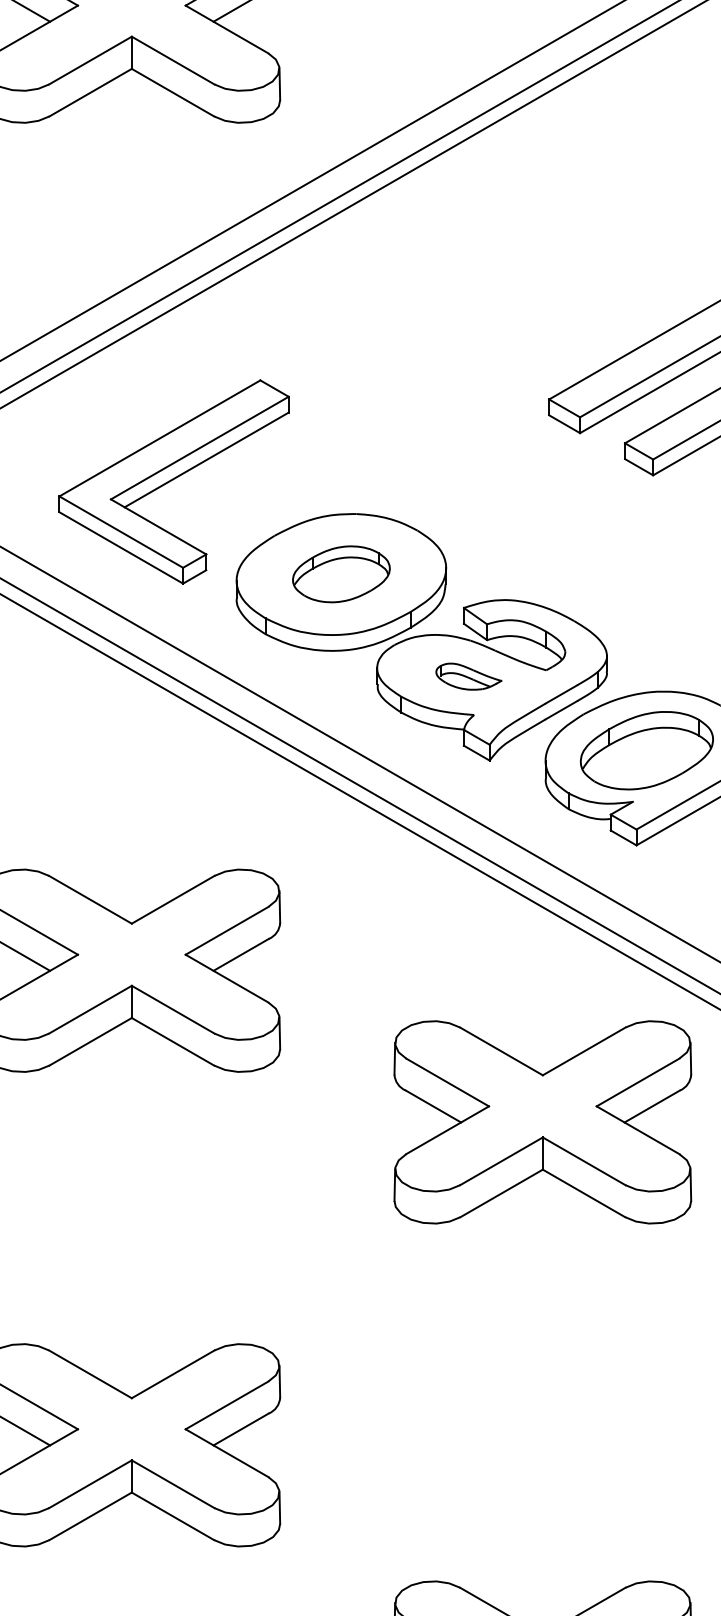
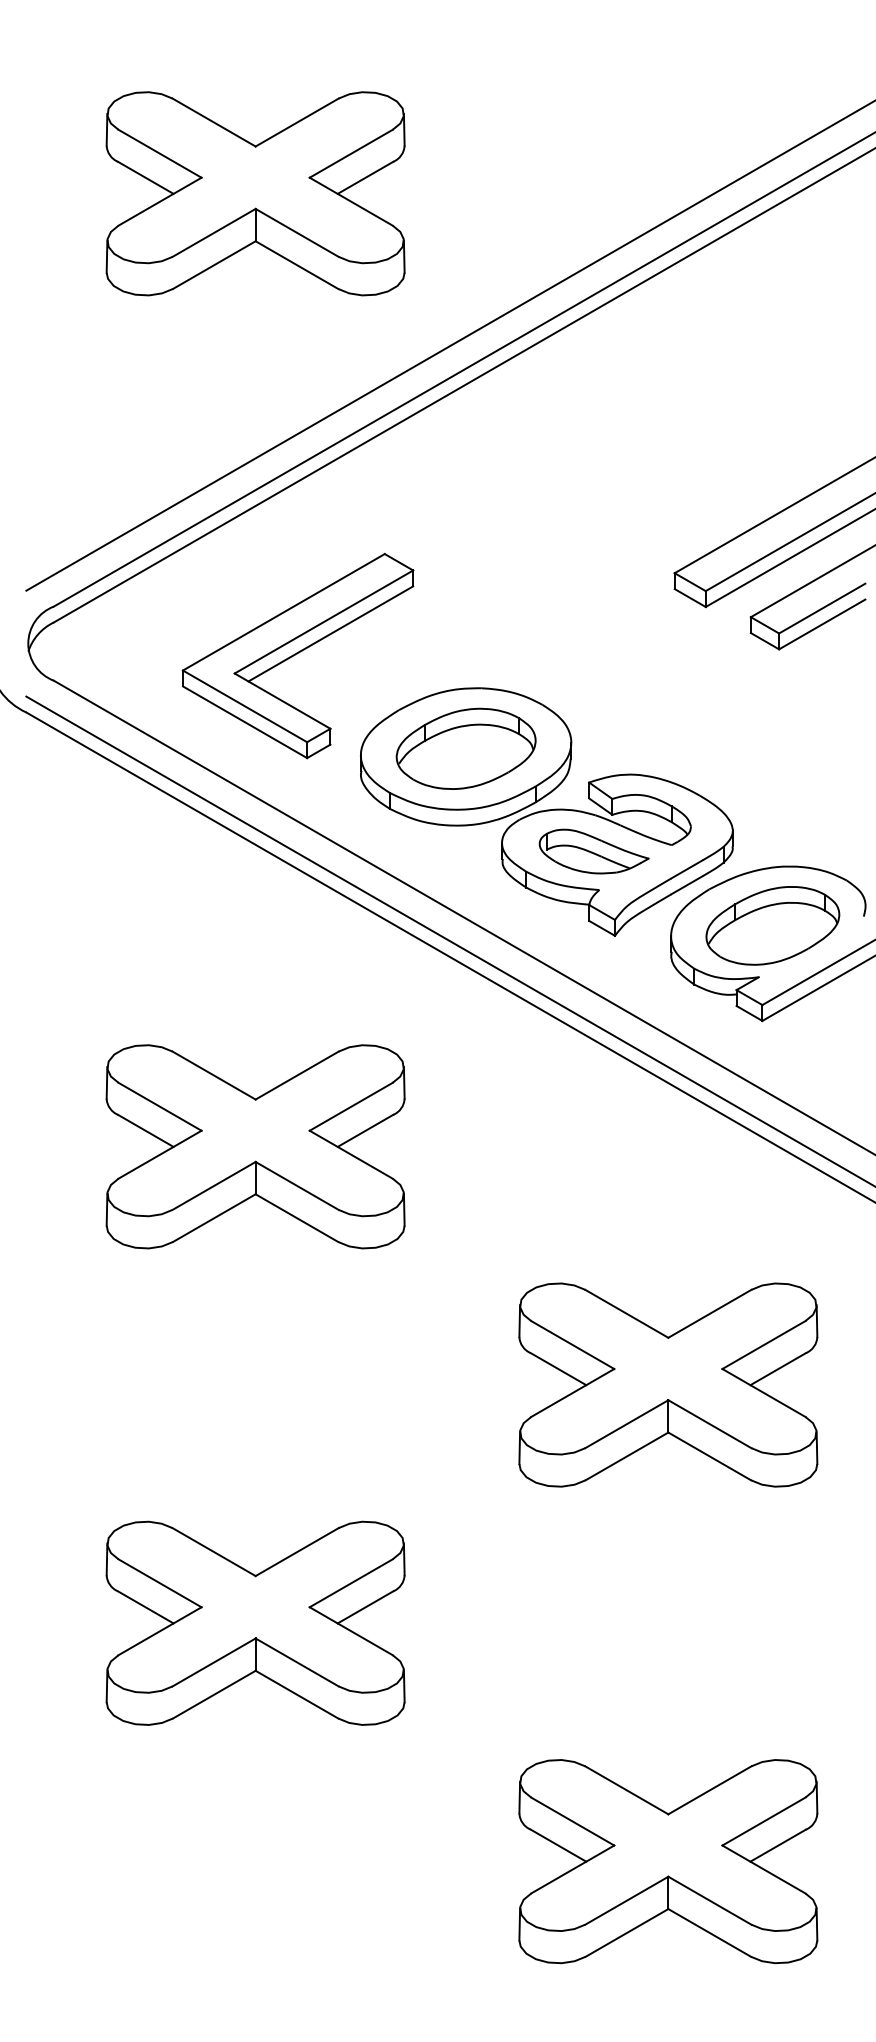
part: (340, 574) -> (465, 748), size x1.43
part: (468, 676) -> (593, 851), size x1.67
part: (542, 1121) -> (668, 1384), moved

